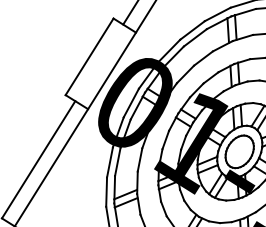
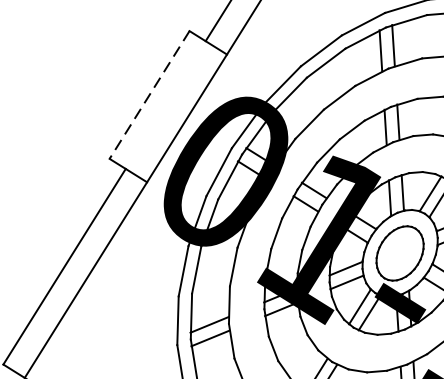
line: (89, 57) -> (149, 96), solid -> dashed

